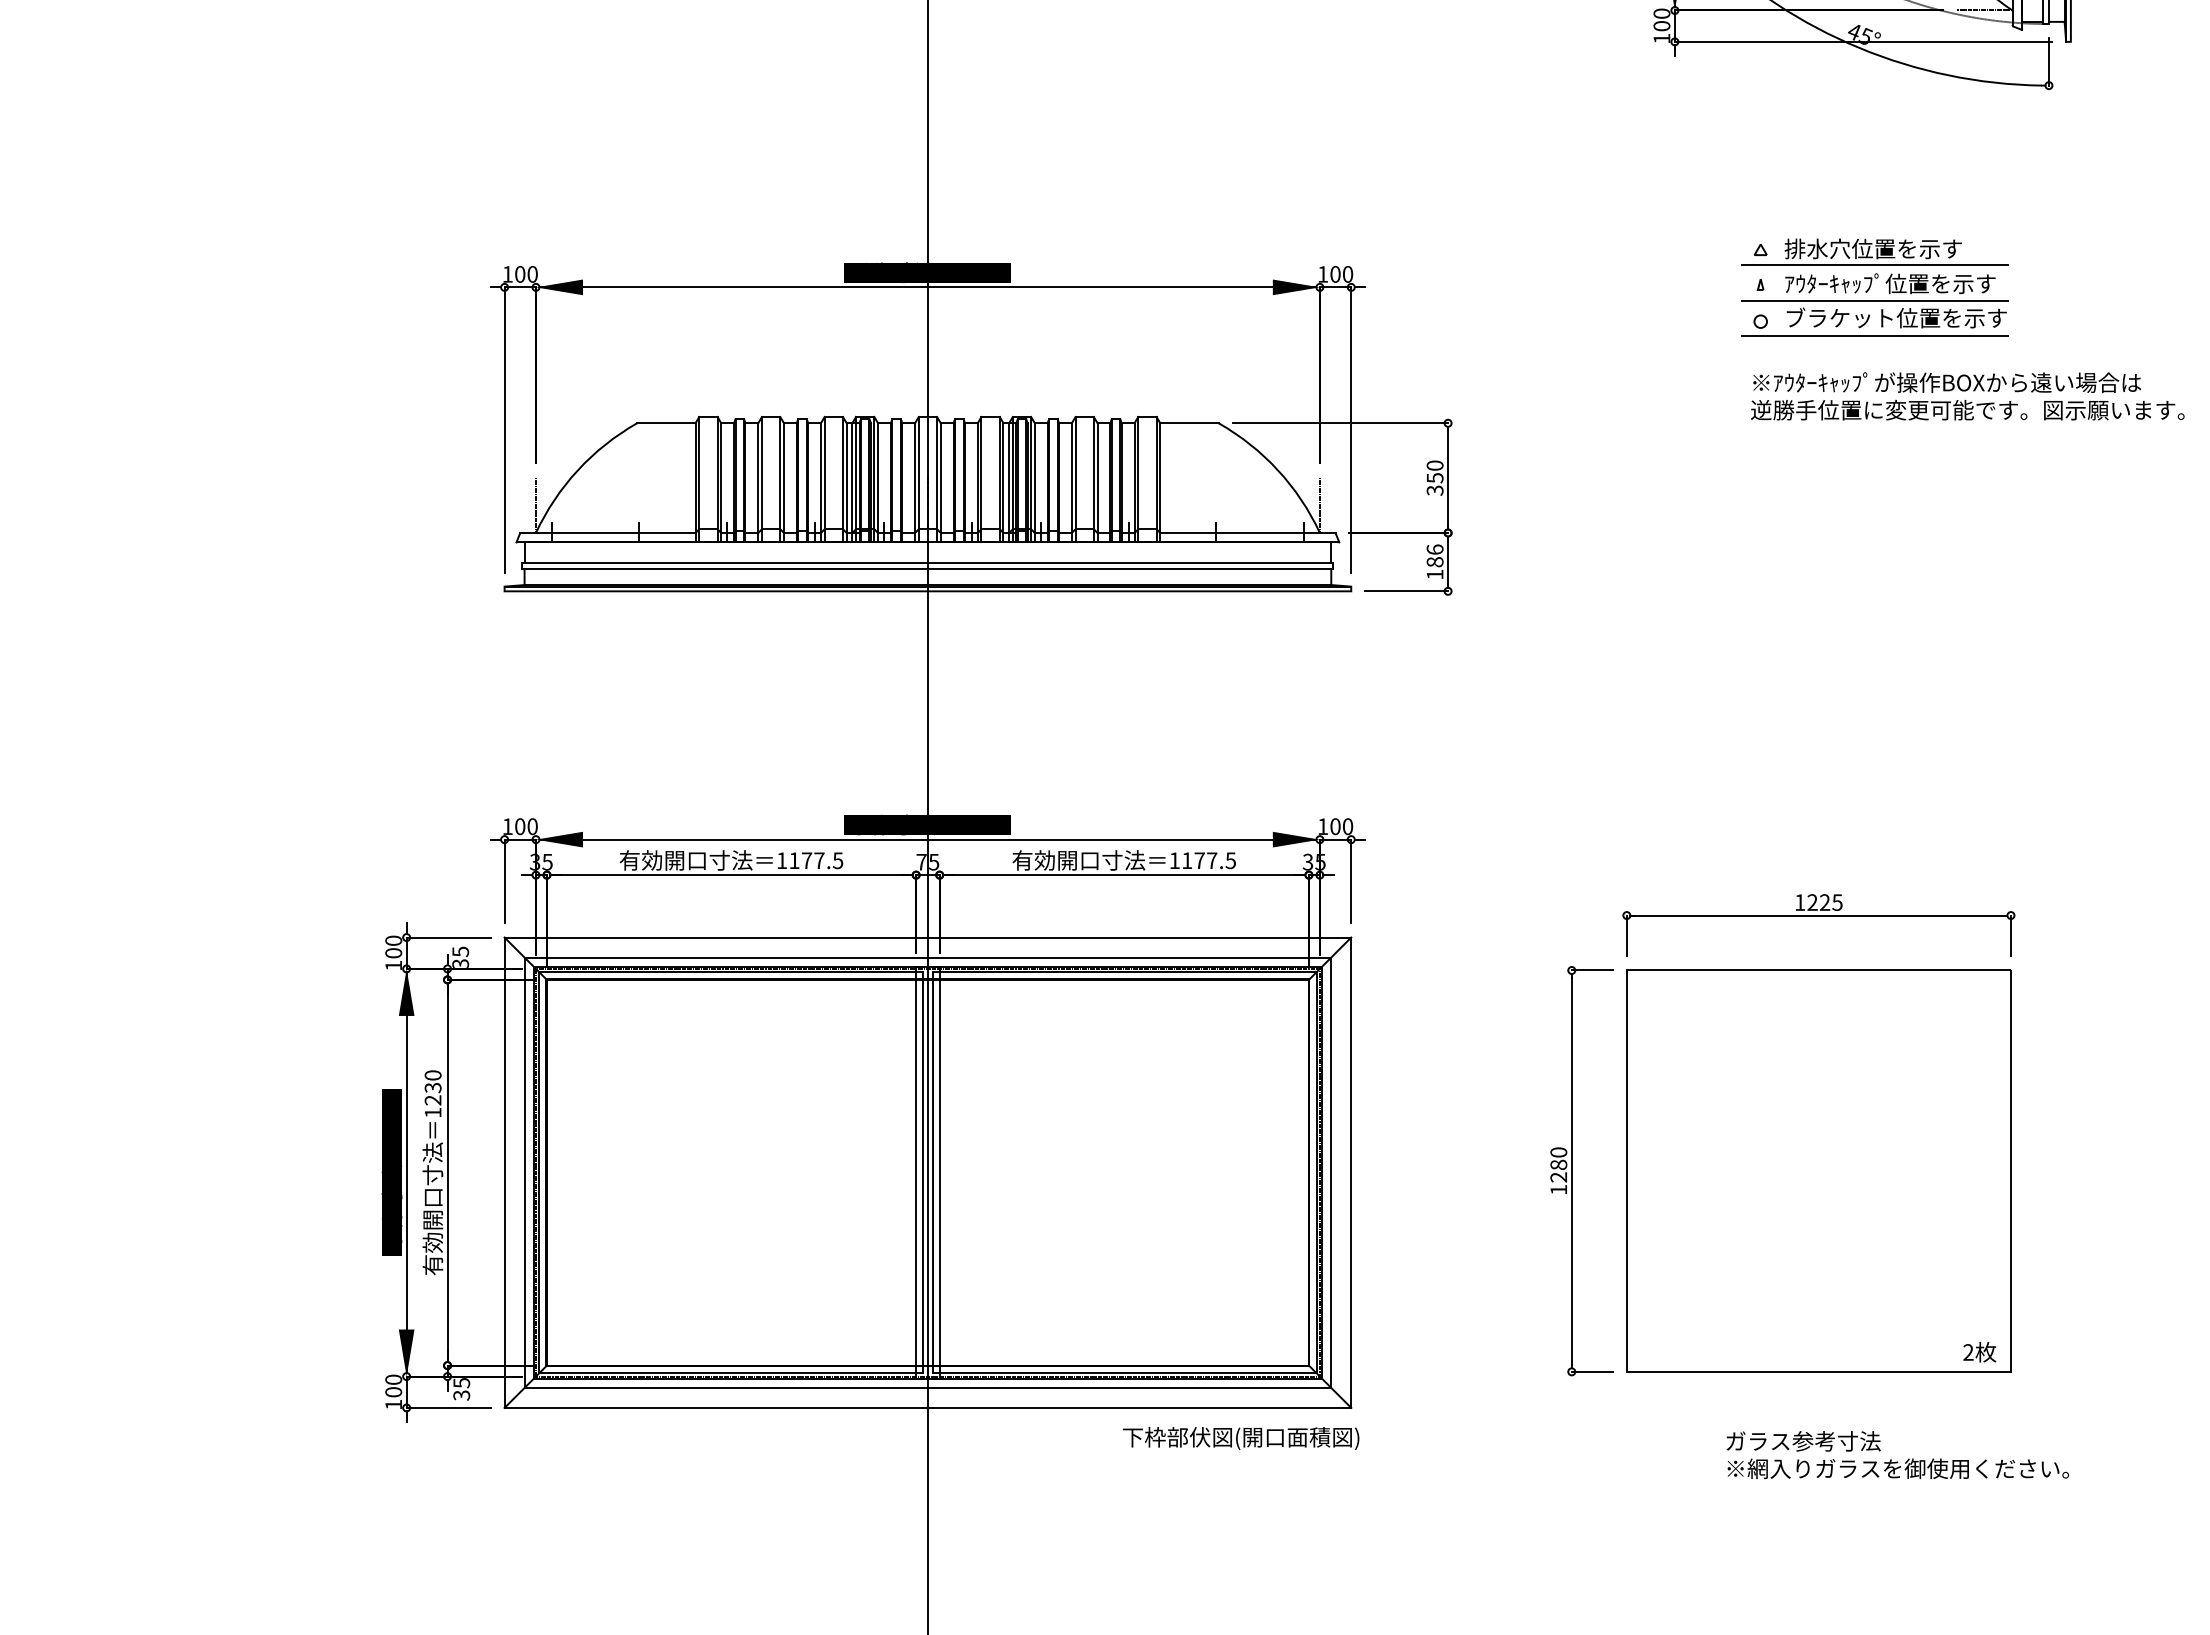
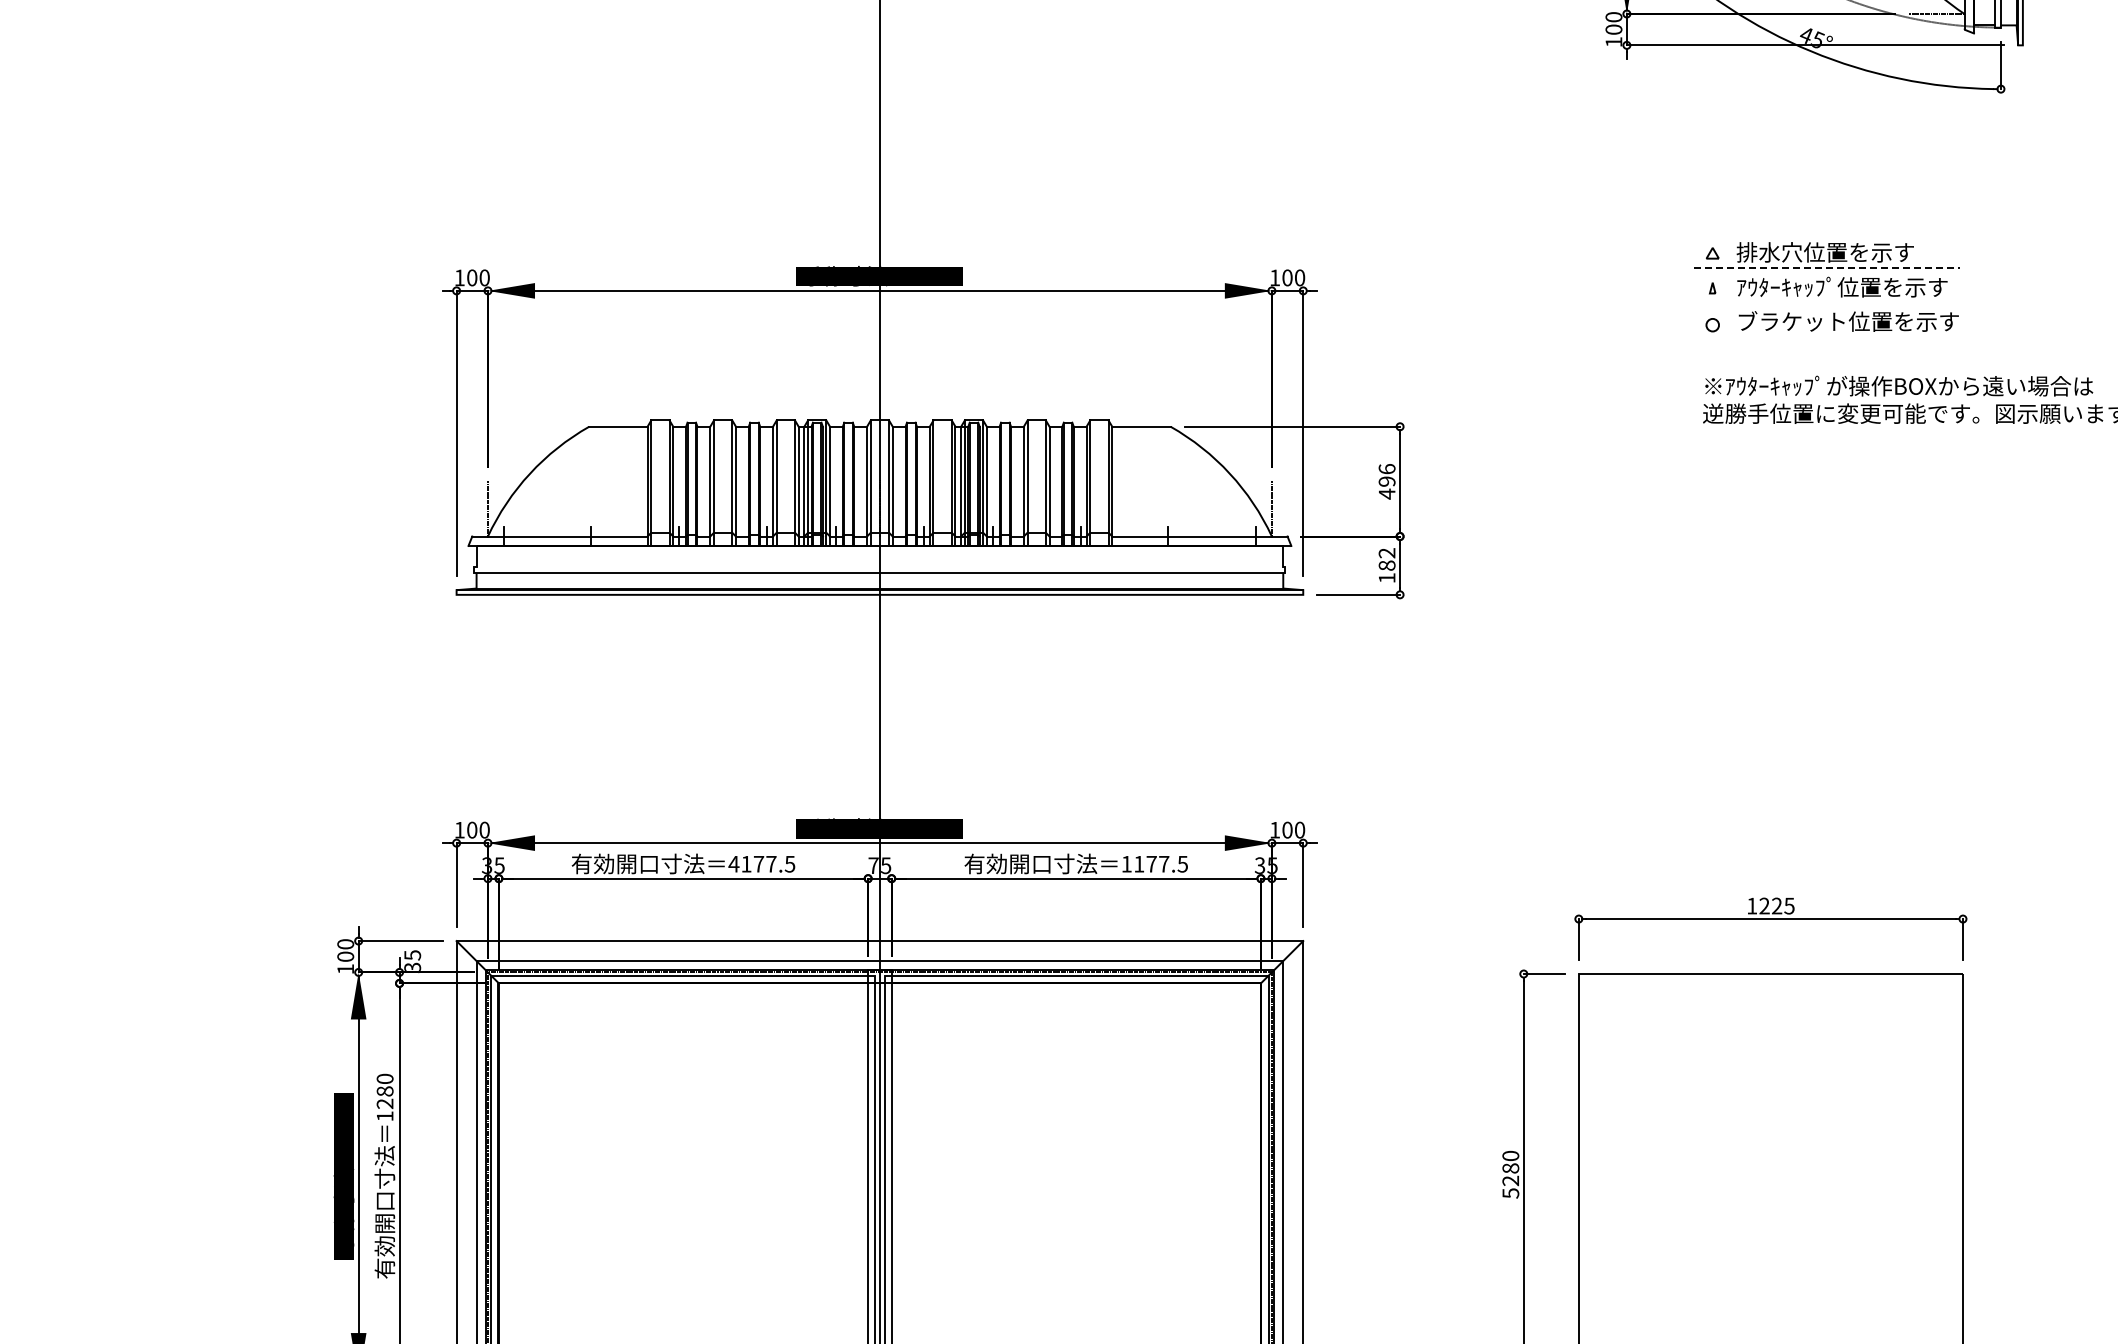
line: (1875, 264) -> (1827, 268), solid -> dashed
line: (1874, 301) -> (1826, 305), removed
line: (1874, 335) -> (1826, 339), removed
text: (1434, 478) -> (1386, 482), 350 -> 496
text: (1434, 549) -> (1386, 553), 186 -> 182
line: (927, 563) -> (879, 567), removed
text: (781, 860) -> (733, 864), 1177.5 -> 4177.5
text: (432, 1087) -> (384, 1091), 1230 -> 1280
text: (1558, 1189) -> (1510, 1193), 1280 -> 5280

